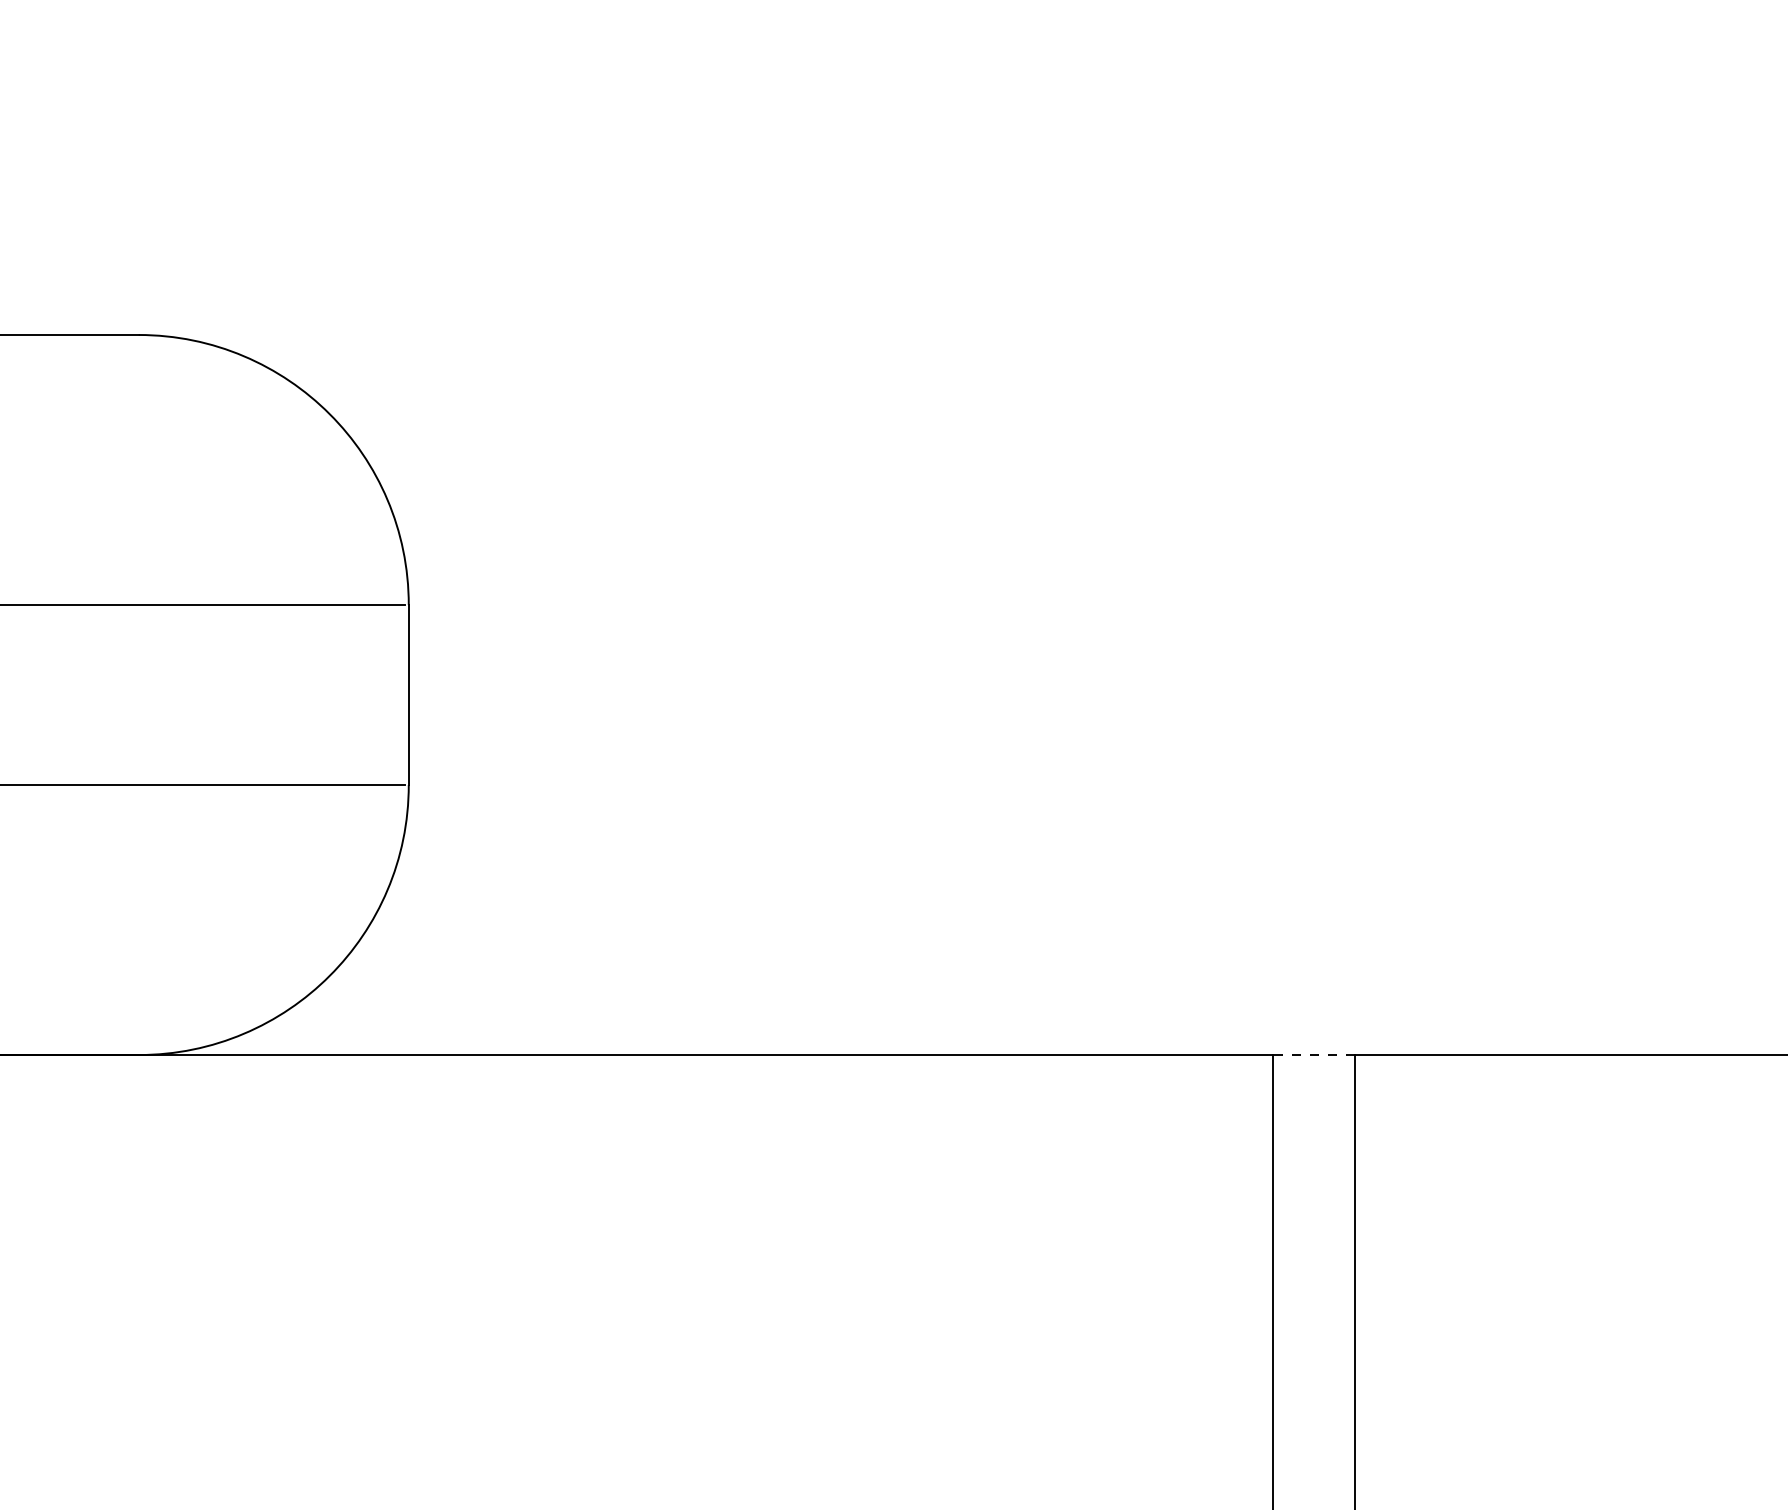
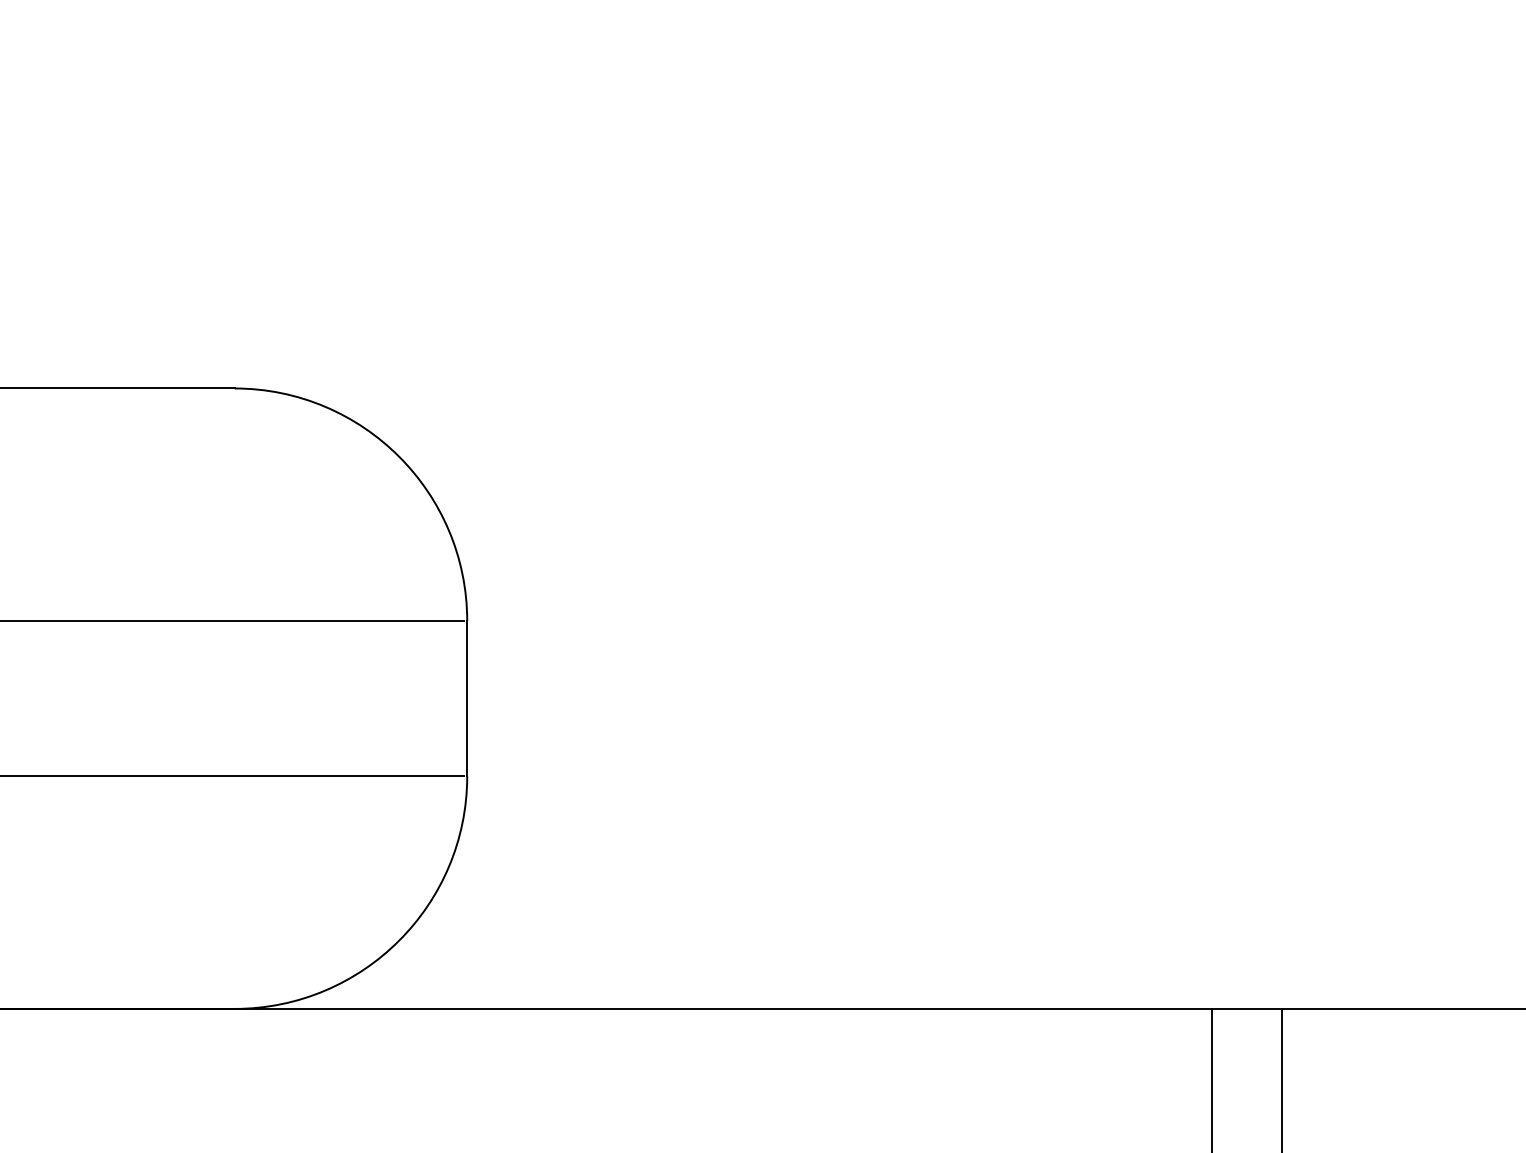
line: (1314, 1055) -> (1247, 1009), dashed -> solid

